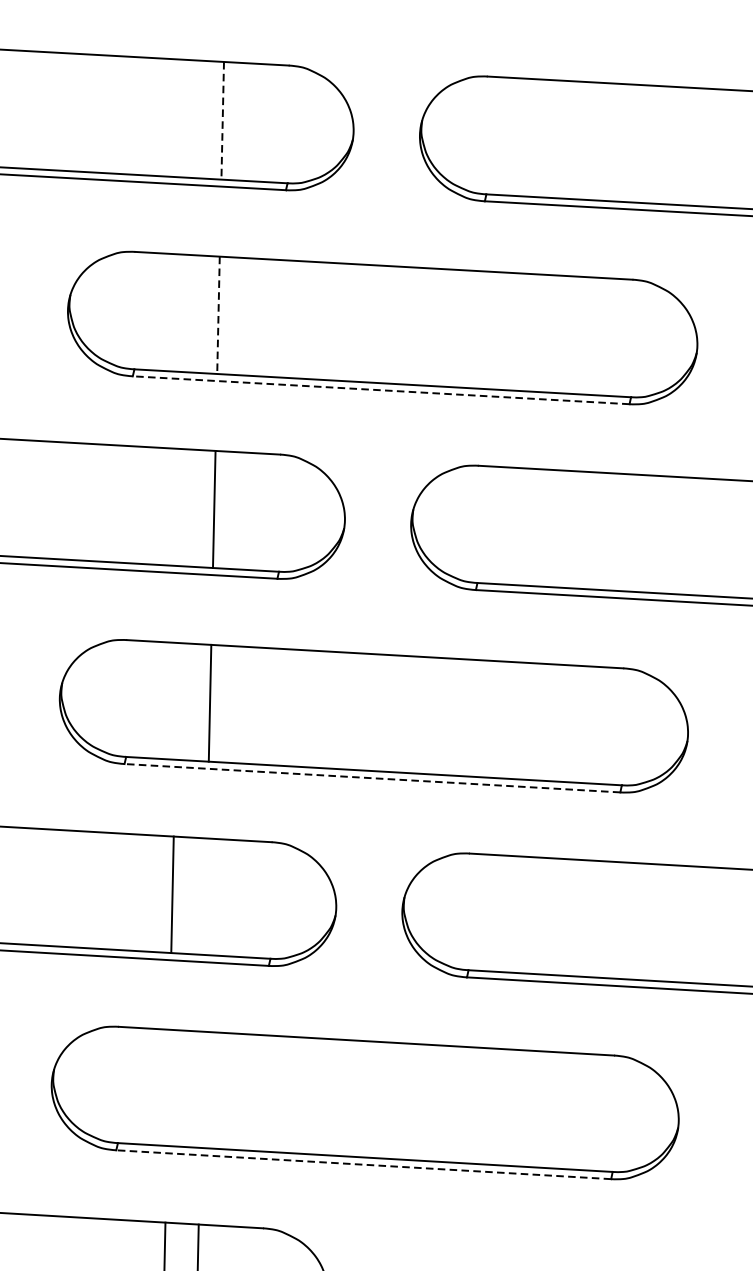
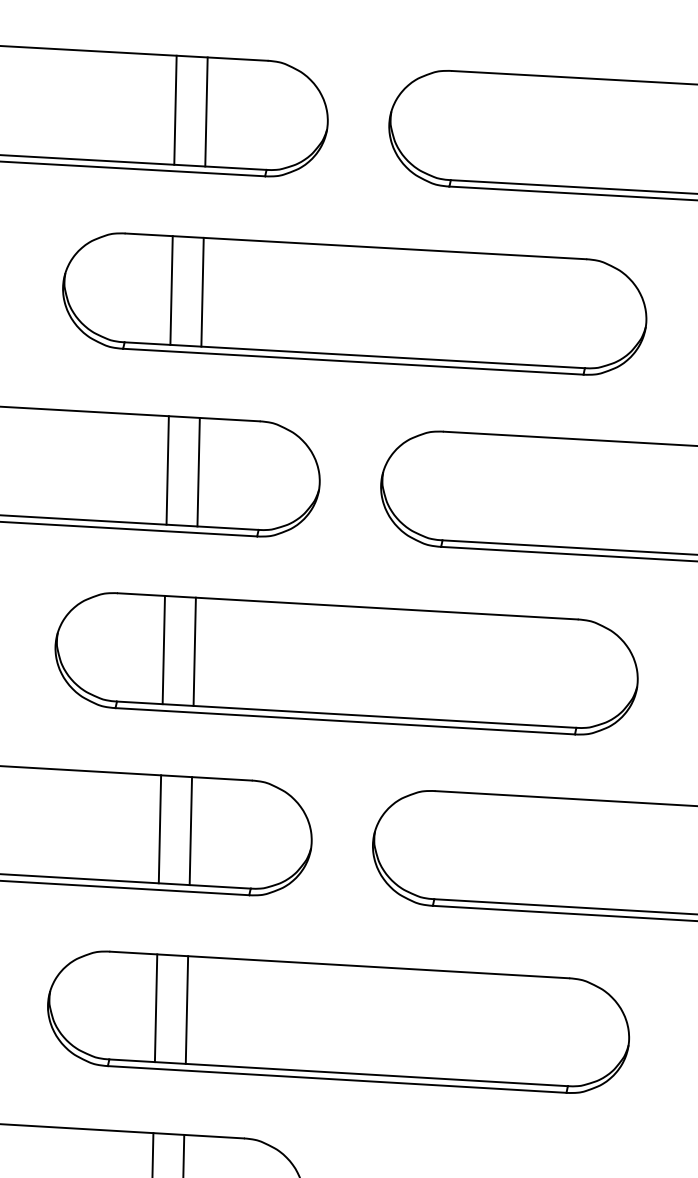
line: (189, 118) -> (175, 109), added
line: (222, 120) -> (206, 111), dashed -> solid
line: (184, 313) -> (171, 290), added
line: (218, 315) -> (202, 292), dashed -> solid
line: (381, 390) -> (353, 361), dashed -> solid
line: (180, 507) -> (167, 470), added
line: (176, 700) -> (163, 649), added
line: (371, 778) -> (344, 721), dashed -> solid
line: (205, 897) -> (190, 831), added
line: (167, 1088) -> (155, 1008), added
line: (201, 1089) -> (186, 1009), added
line: (364, 1164) -> (337, 1079), dashed -> solid

